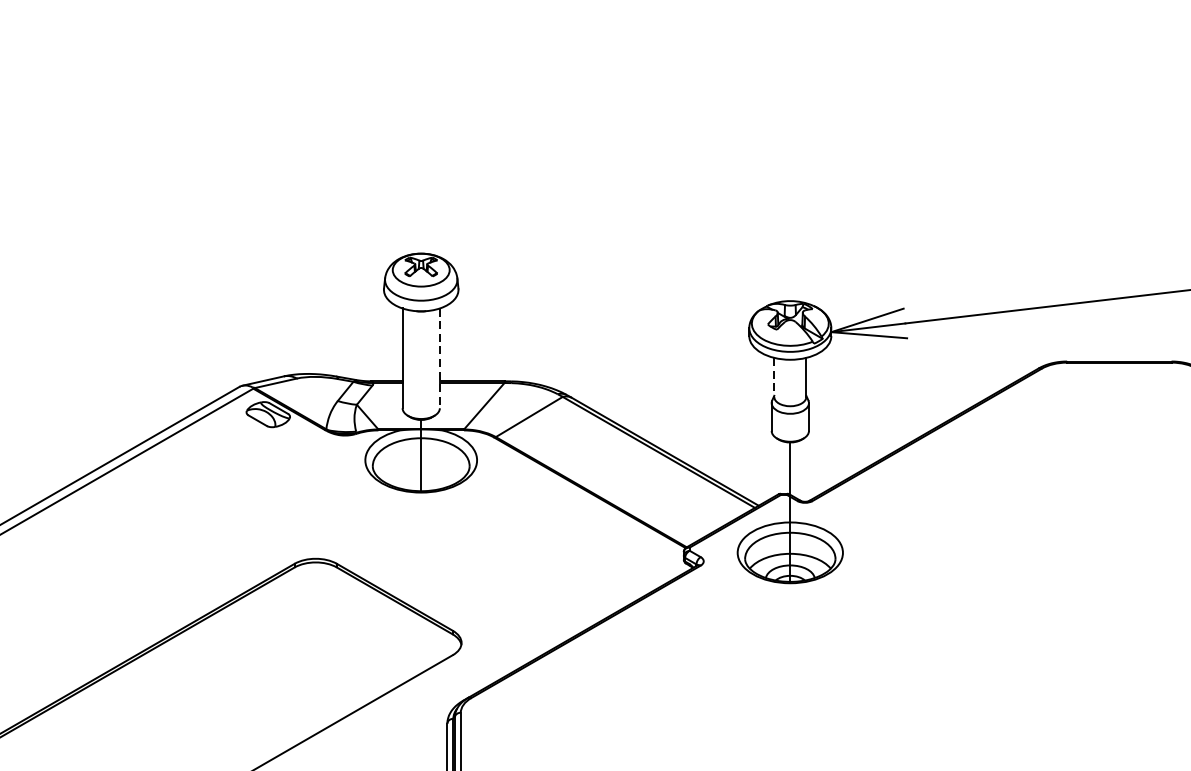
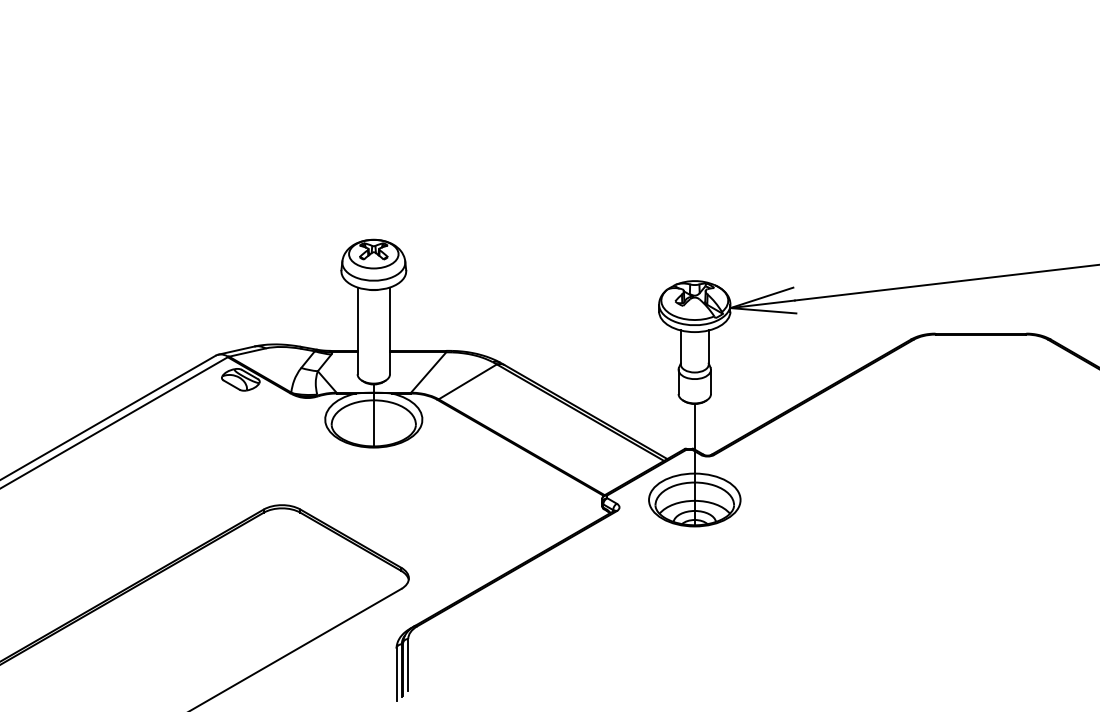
line: (440, 359) -> (390, 331), dashed -> solid
line: (773, 377) -> (680, 347), dashed -> solid

